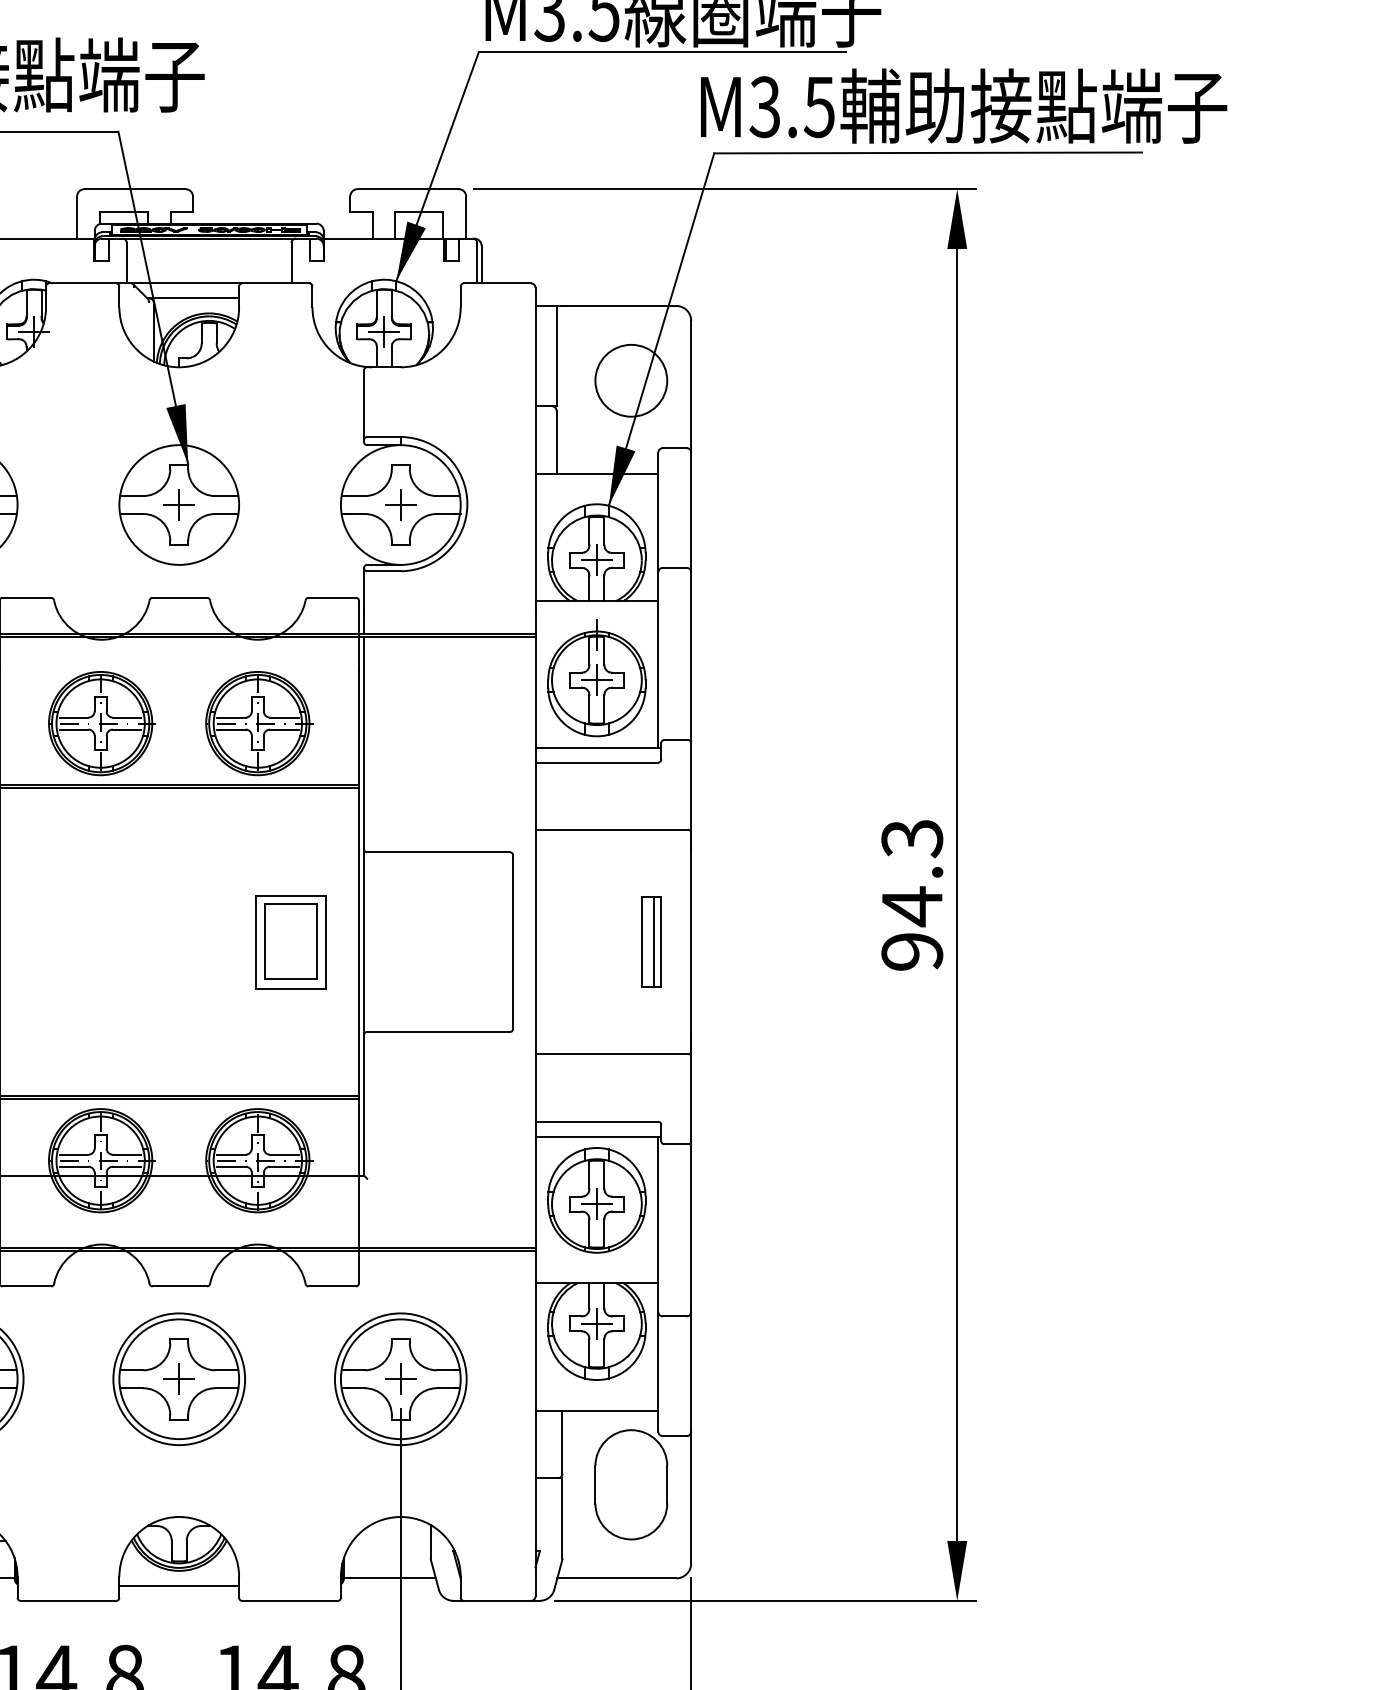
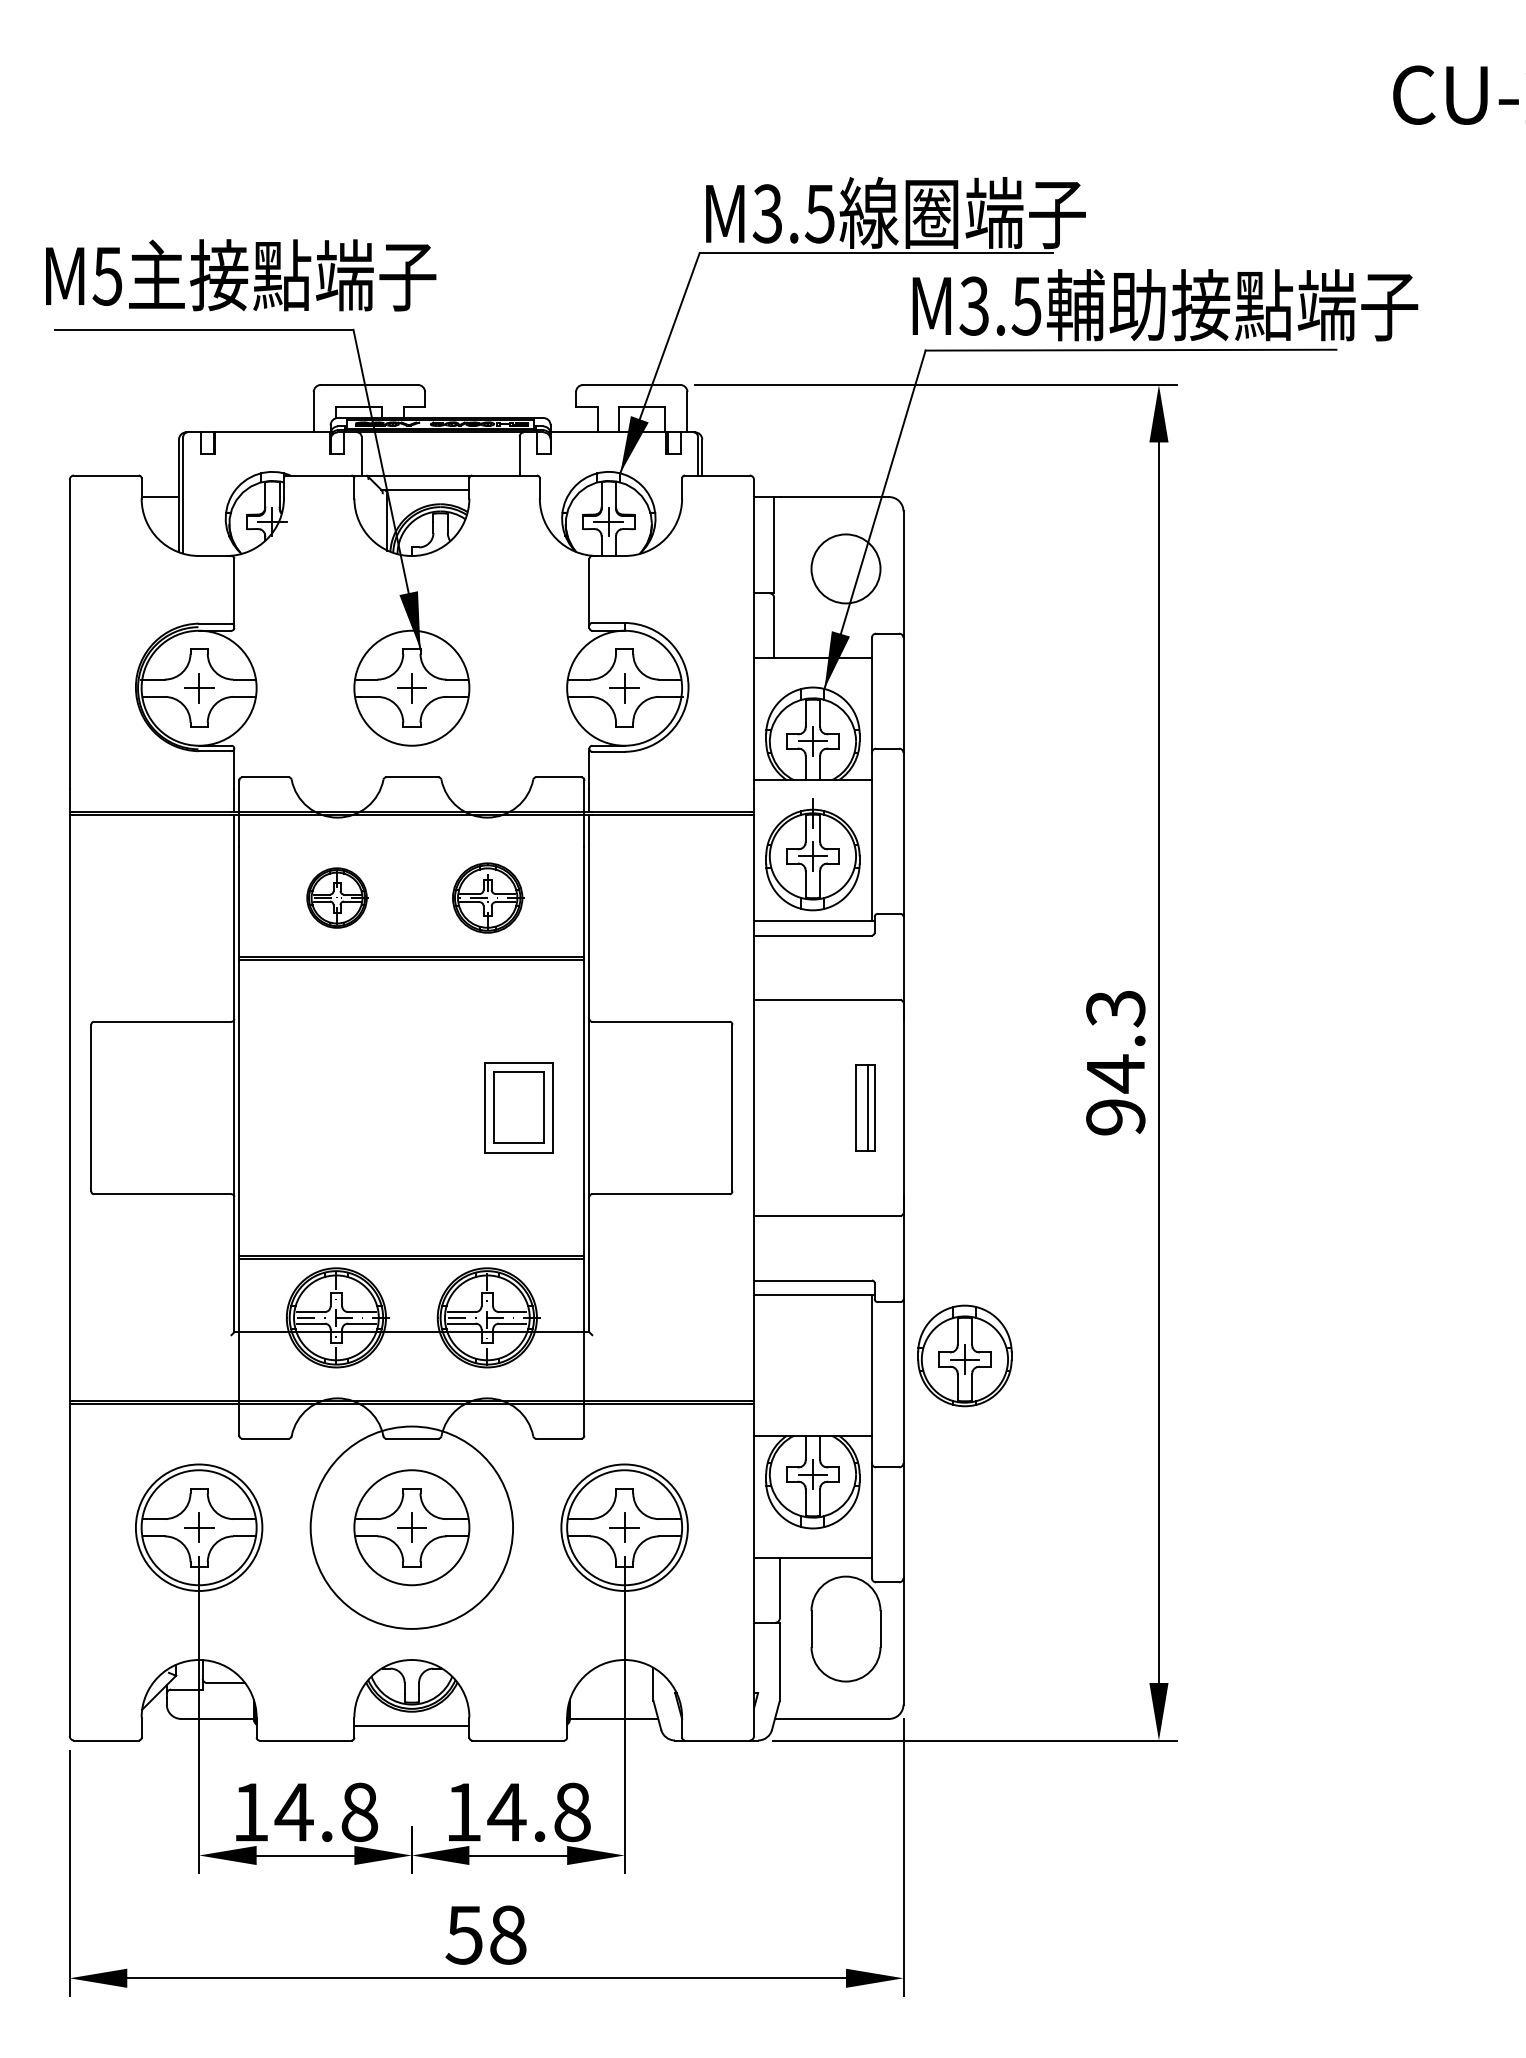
part: (101, 722) -> (337, 897), size x0.6
part: (259, 722) -> (488, 897), size x0.7
part: (596, 1199) -> (964, 1355), moved
circle: (178, 1379) -> (411, 1527), size x1.6

